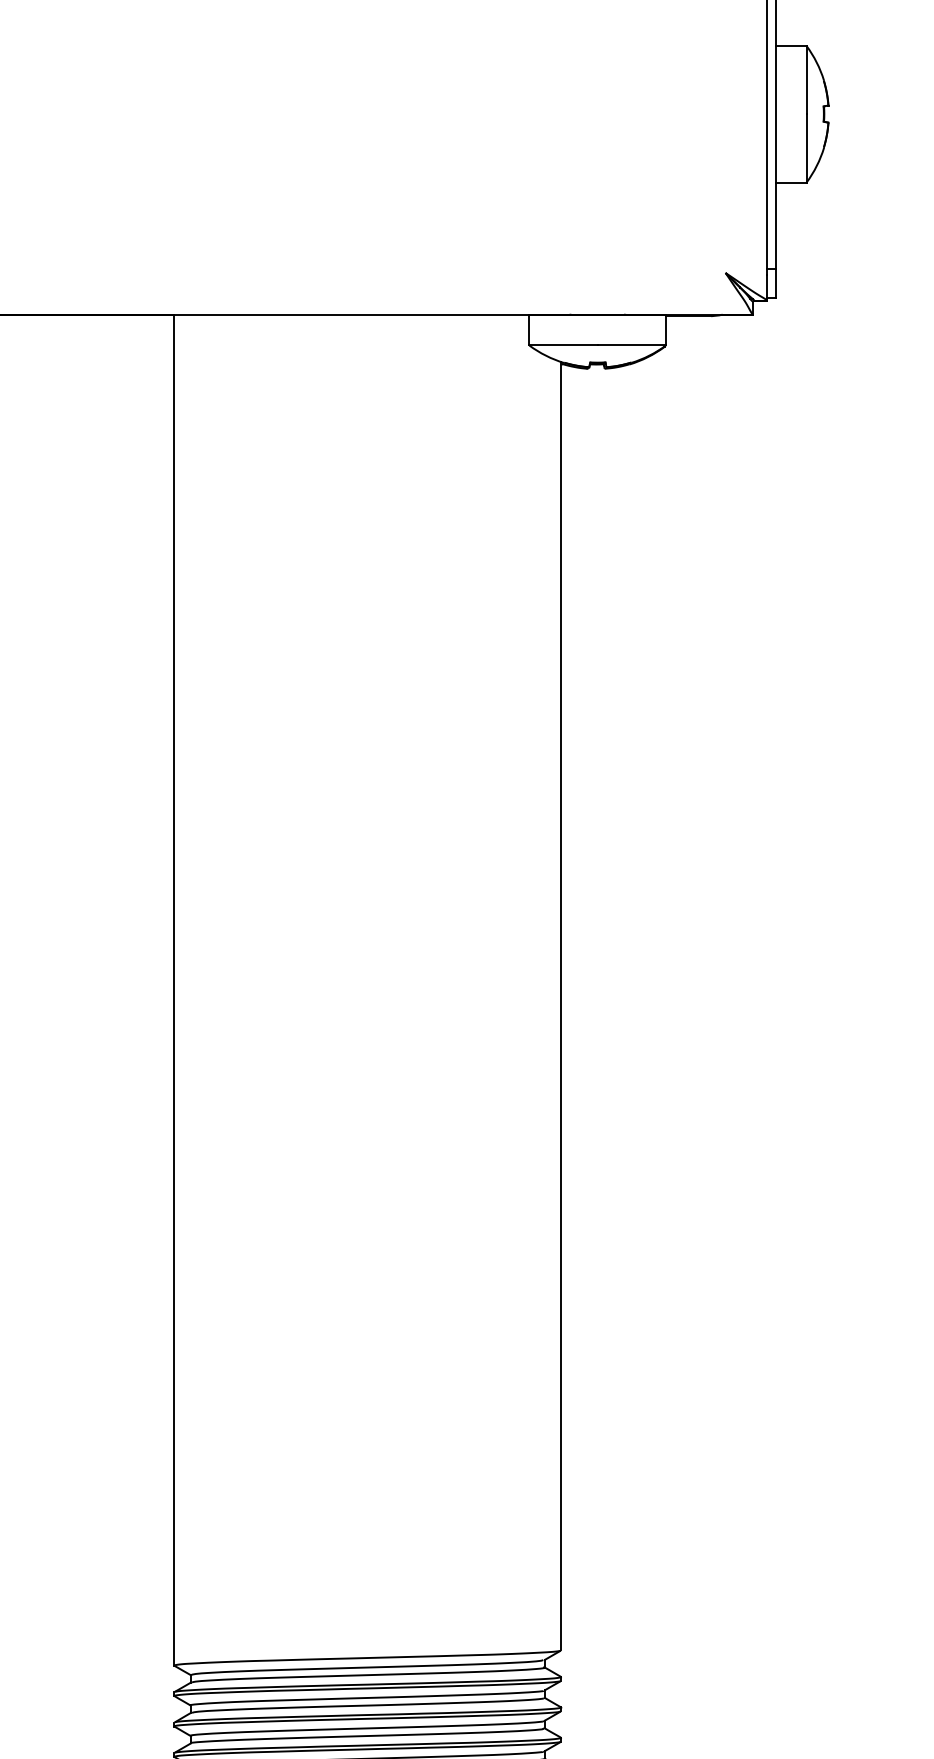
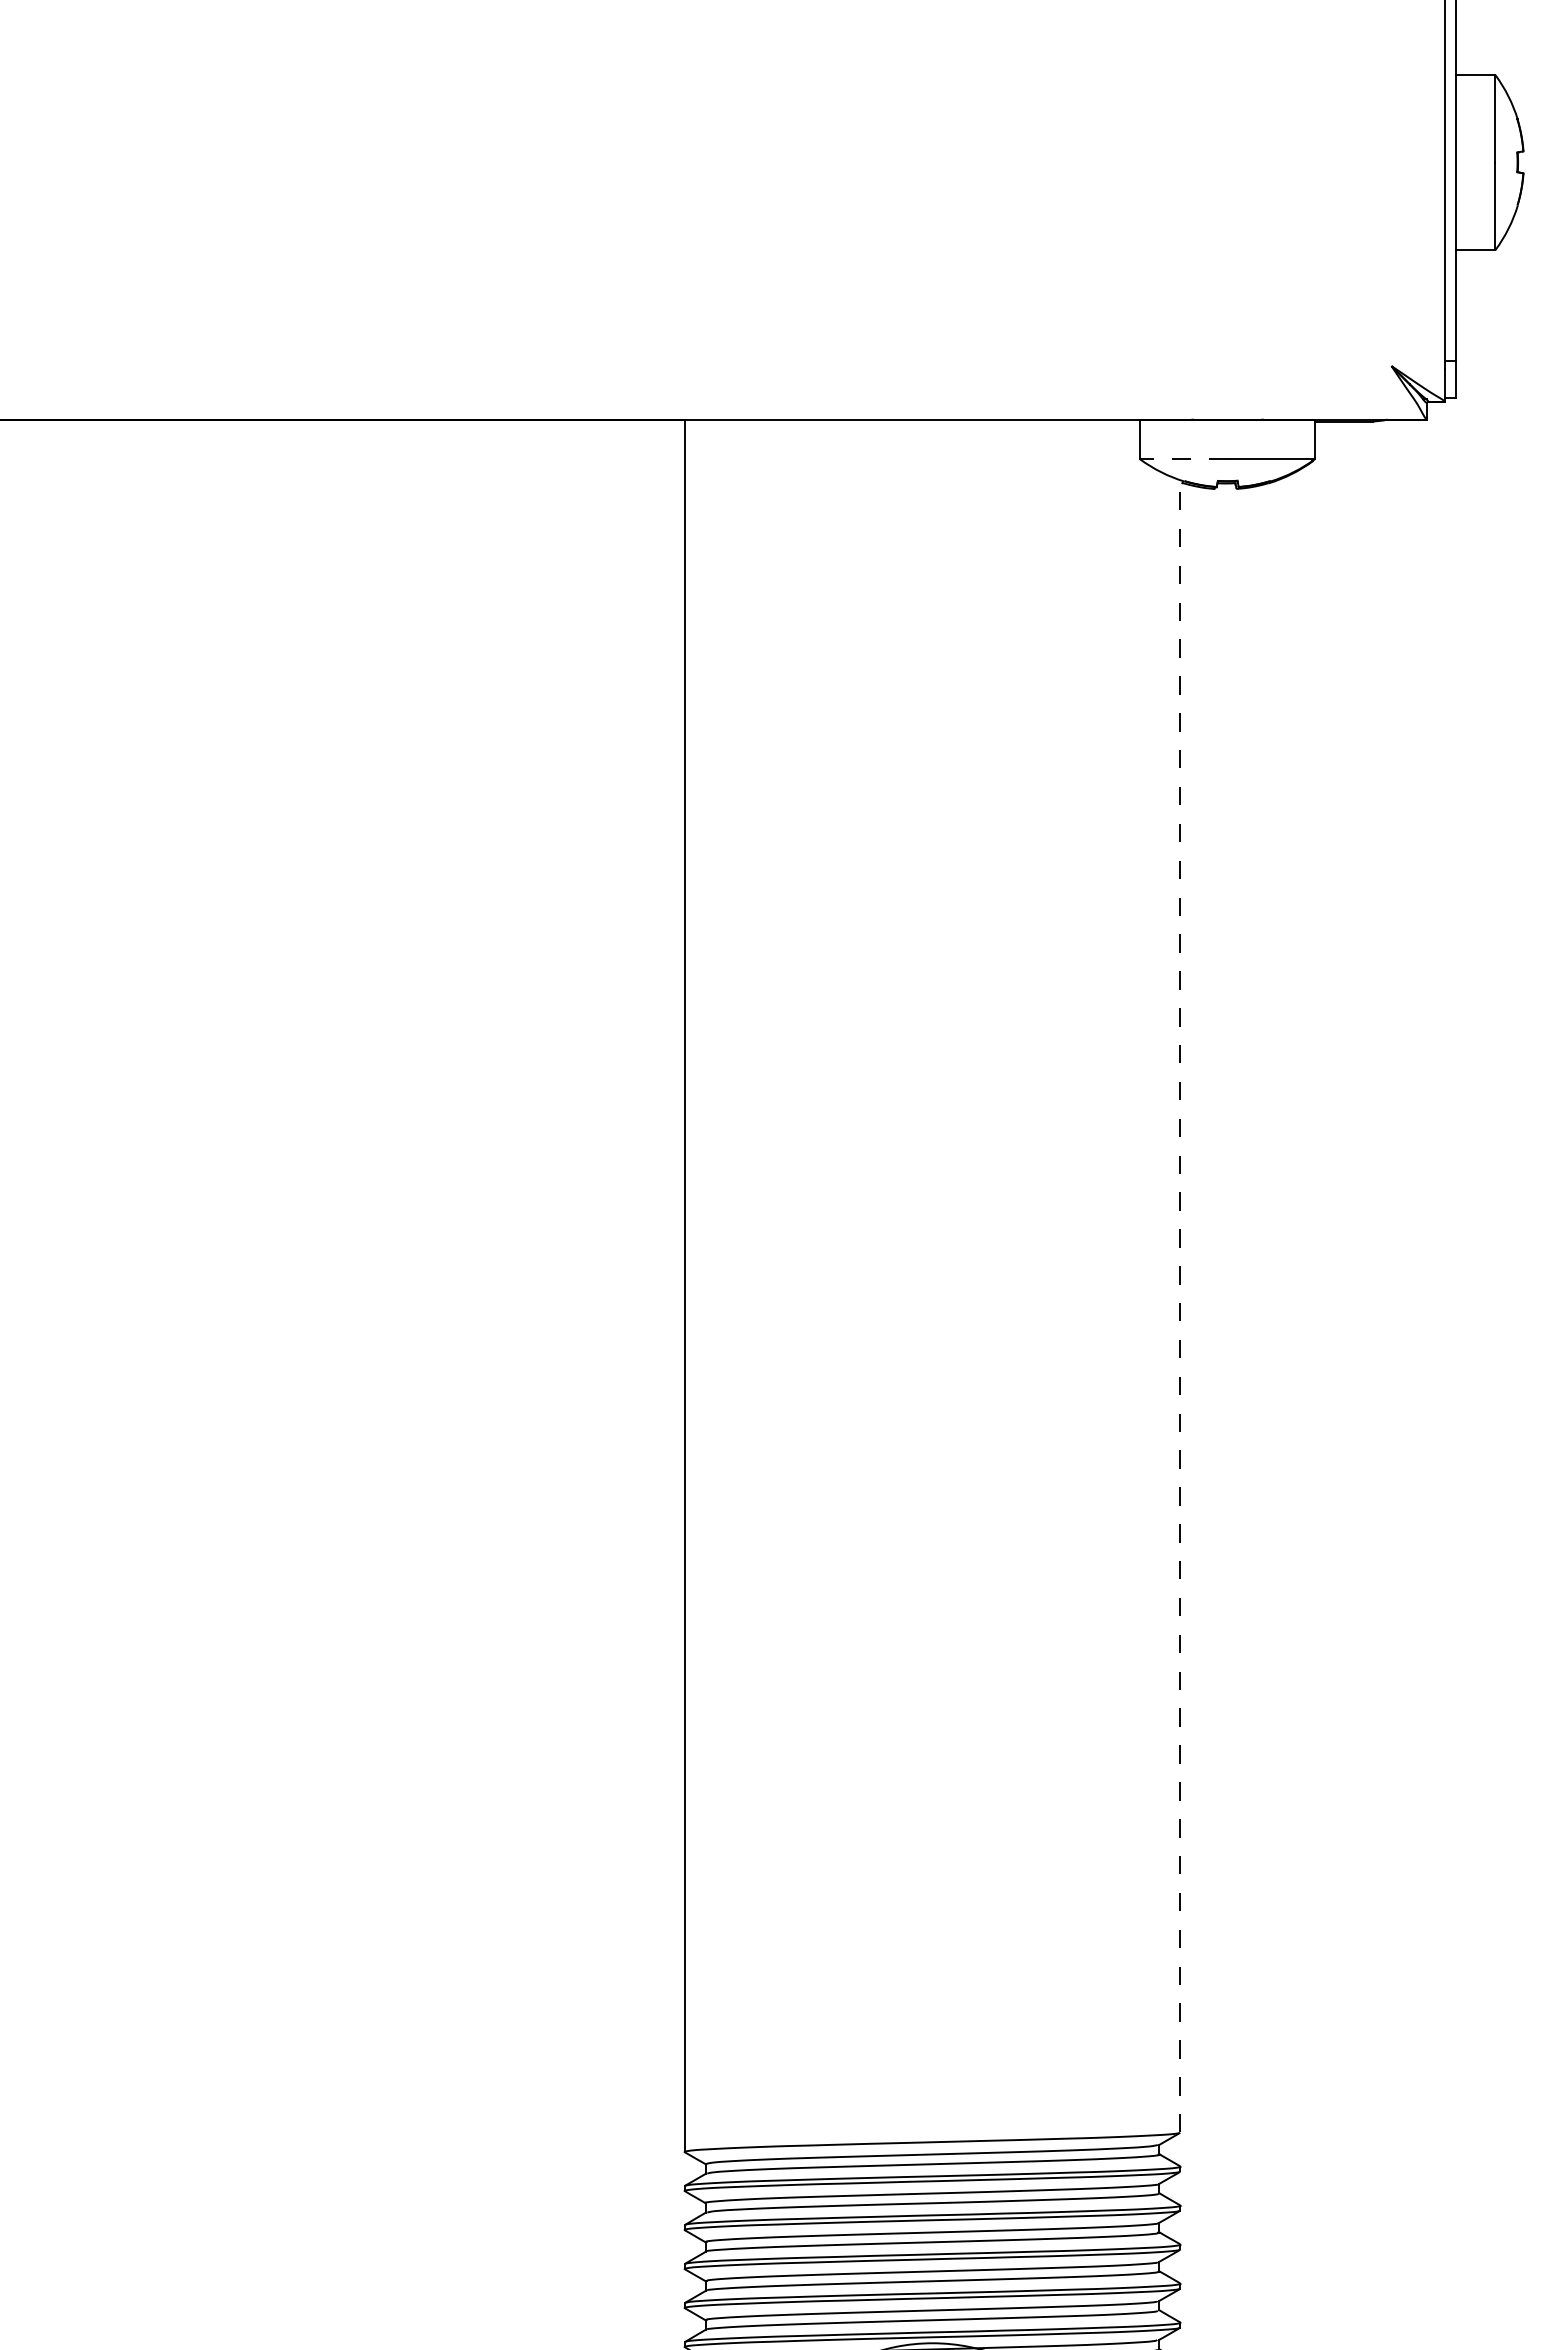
line: (563, 345) -> (1183, 459), solid -> dashed
line: (561, 1005) -> (1180, 1305), solid -> dashed

